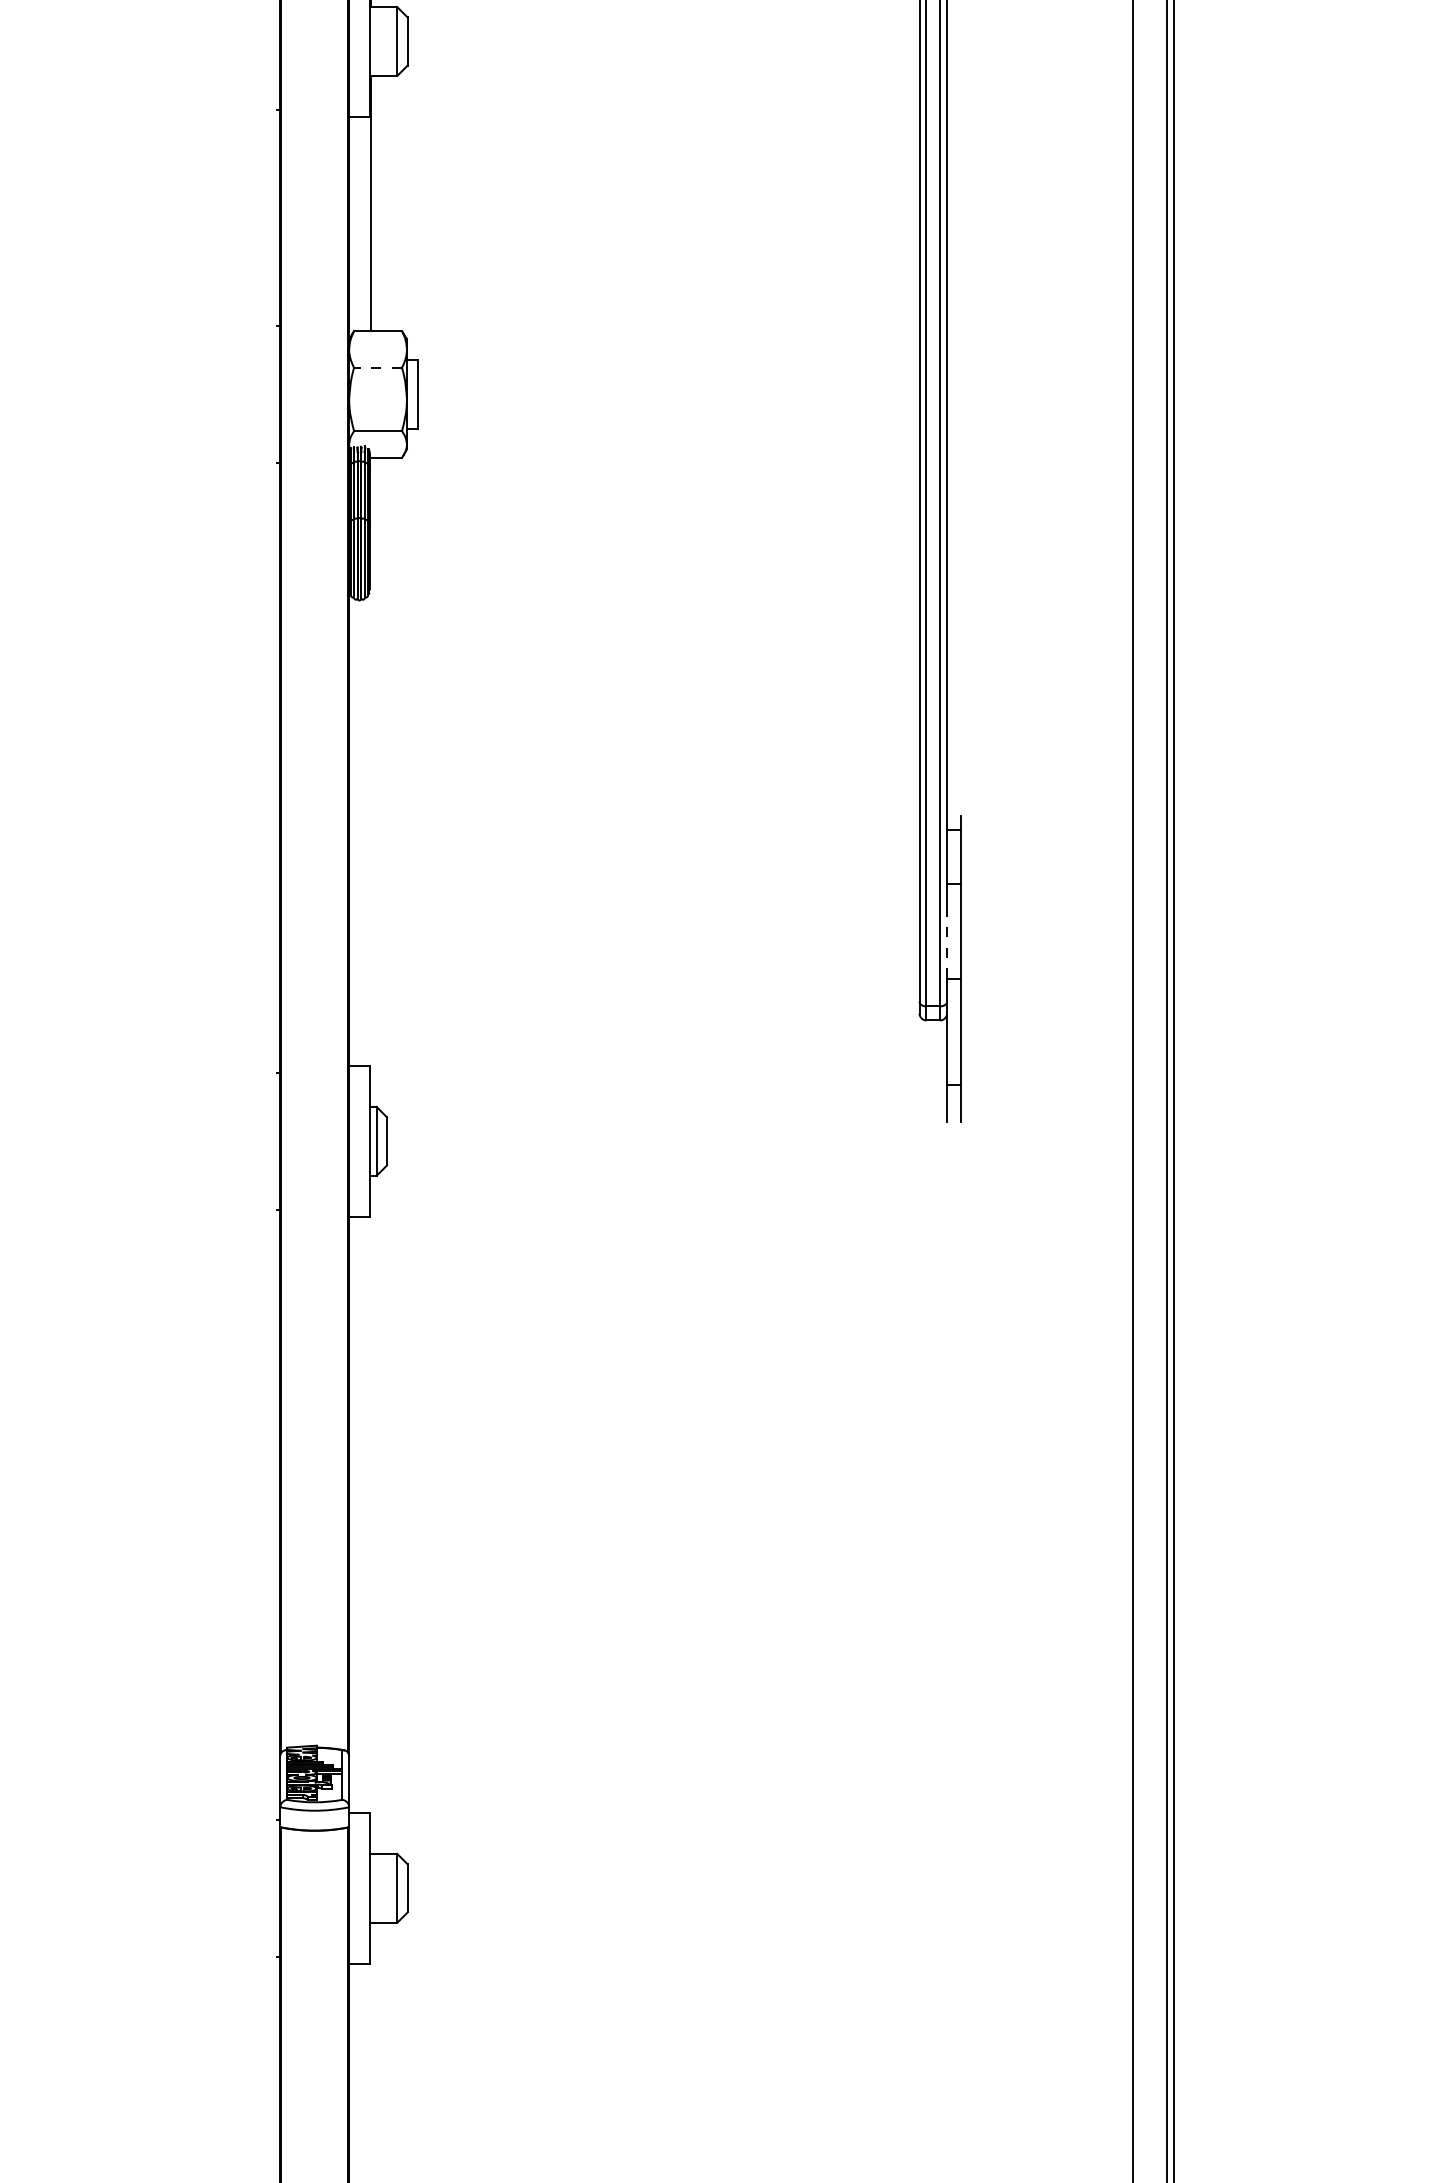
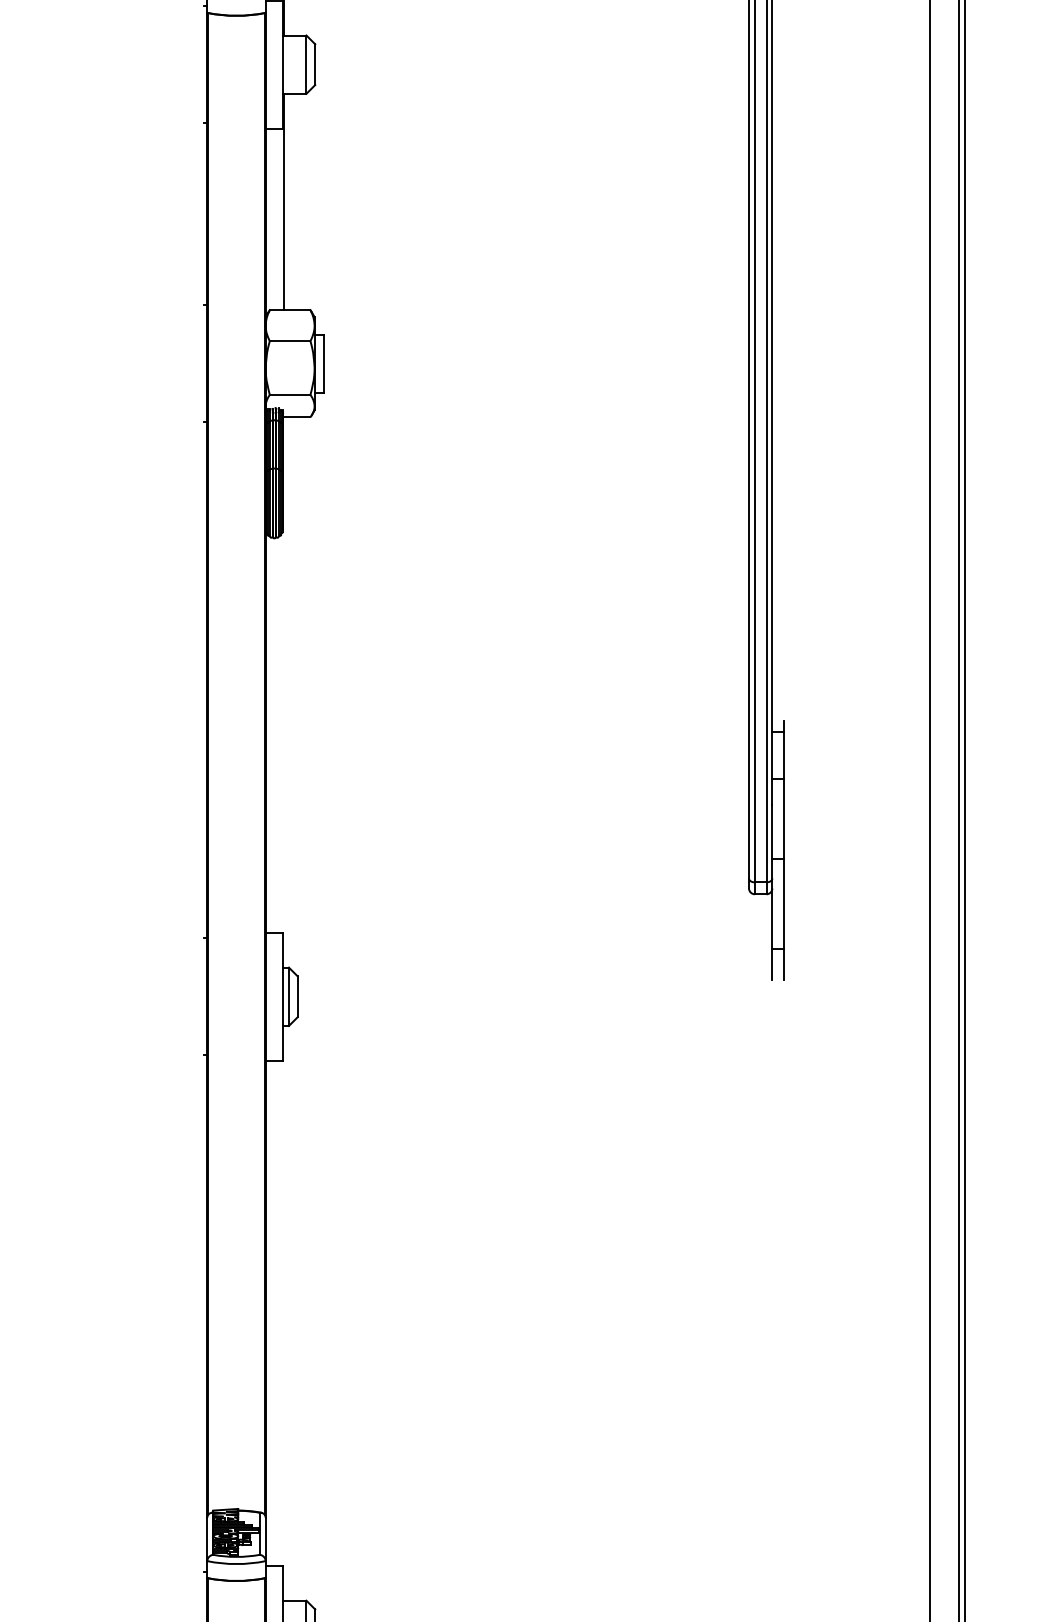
line: (378, 367) -> (290, 340), dashed -> solid
line: (947, 946) -> (772, 831), dashed -> solid

